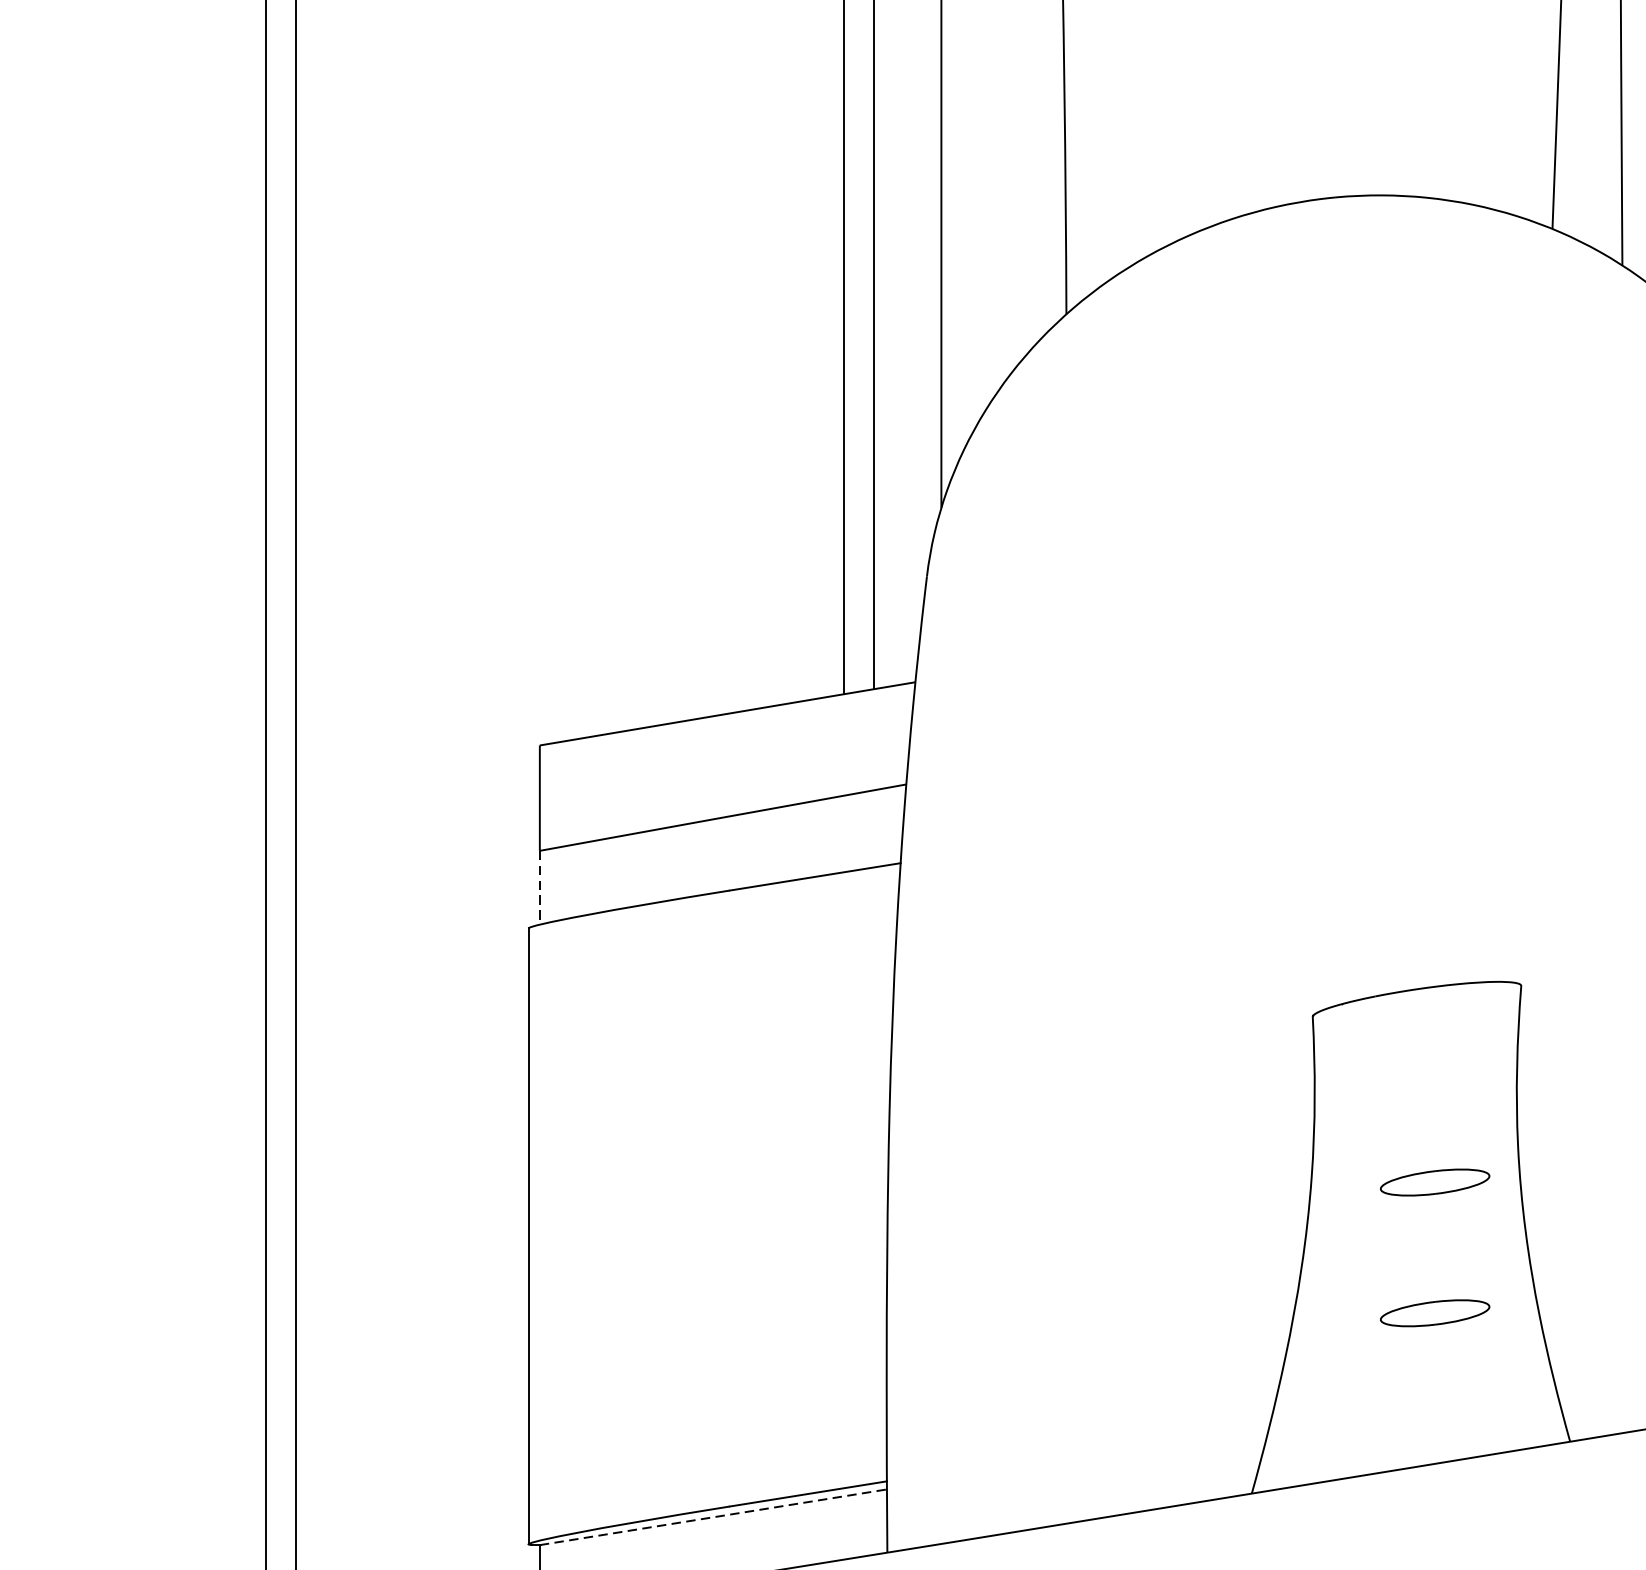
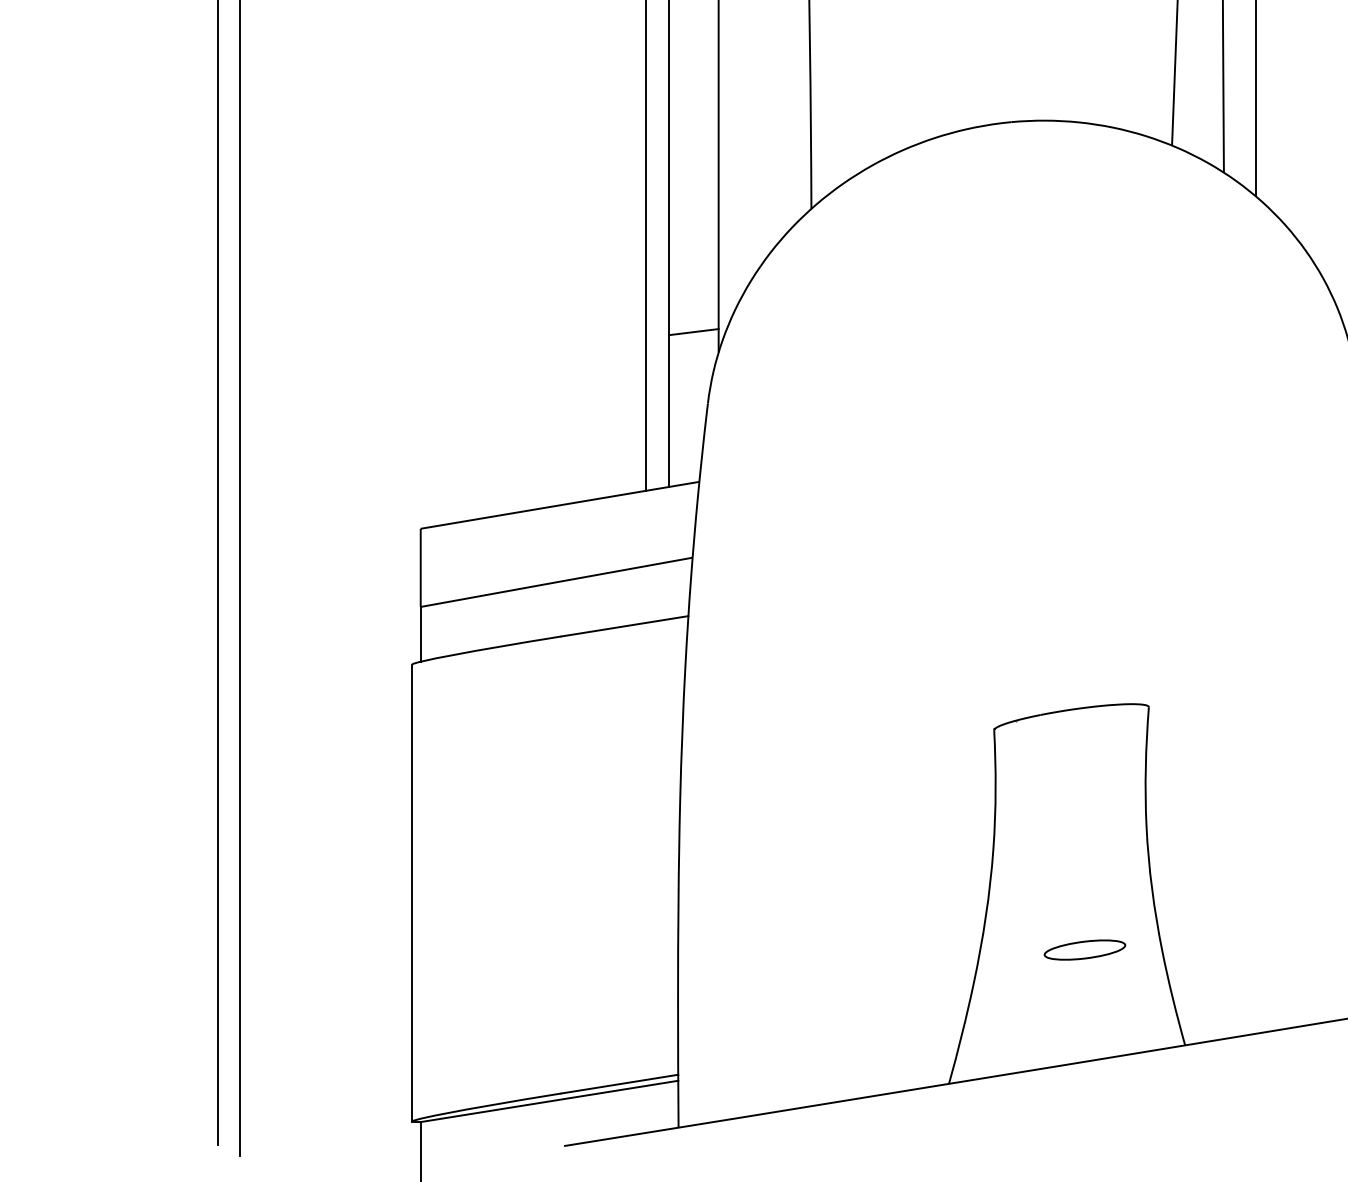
line: (907, 480) -> (693, 332), added
line: (539, 887) -> (420, 634), dashed -> solid
part: (1434, 1181) -> (1084, 852), removed
line: (714, 1517) -> (550, 1101), dashed -> solid

